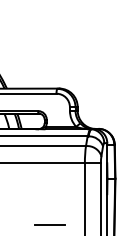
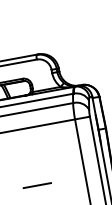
line: (49, 224) -> (36, 185), moved

